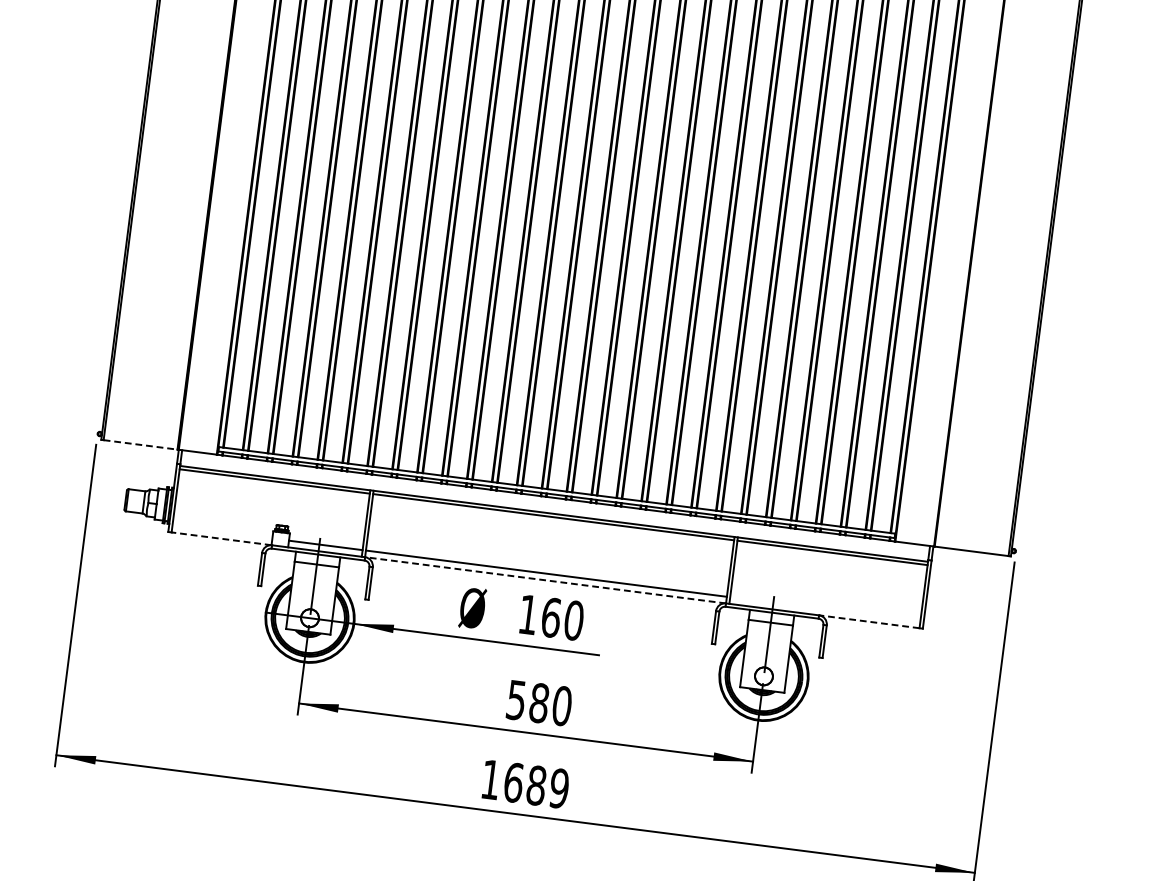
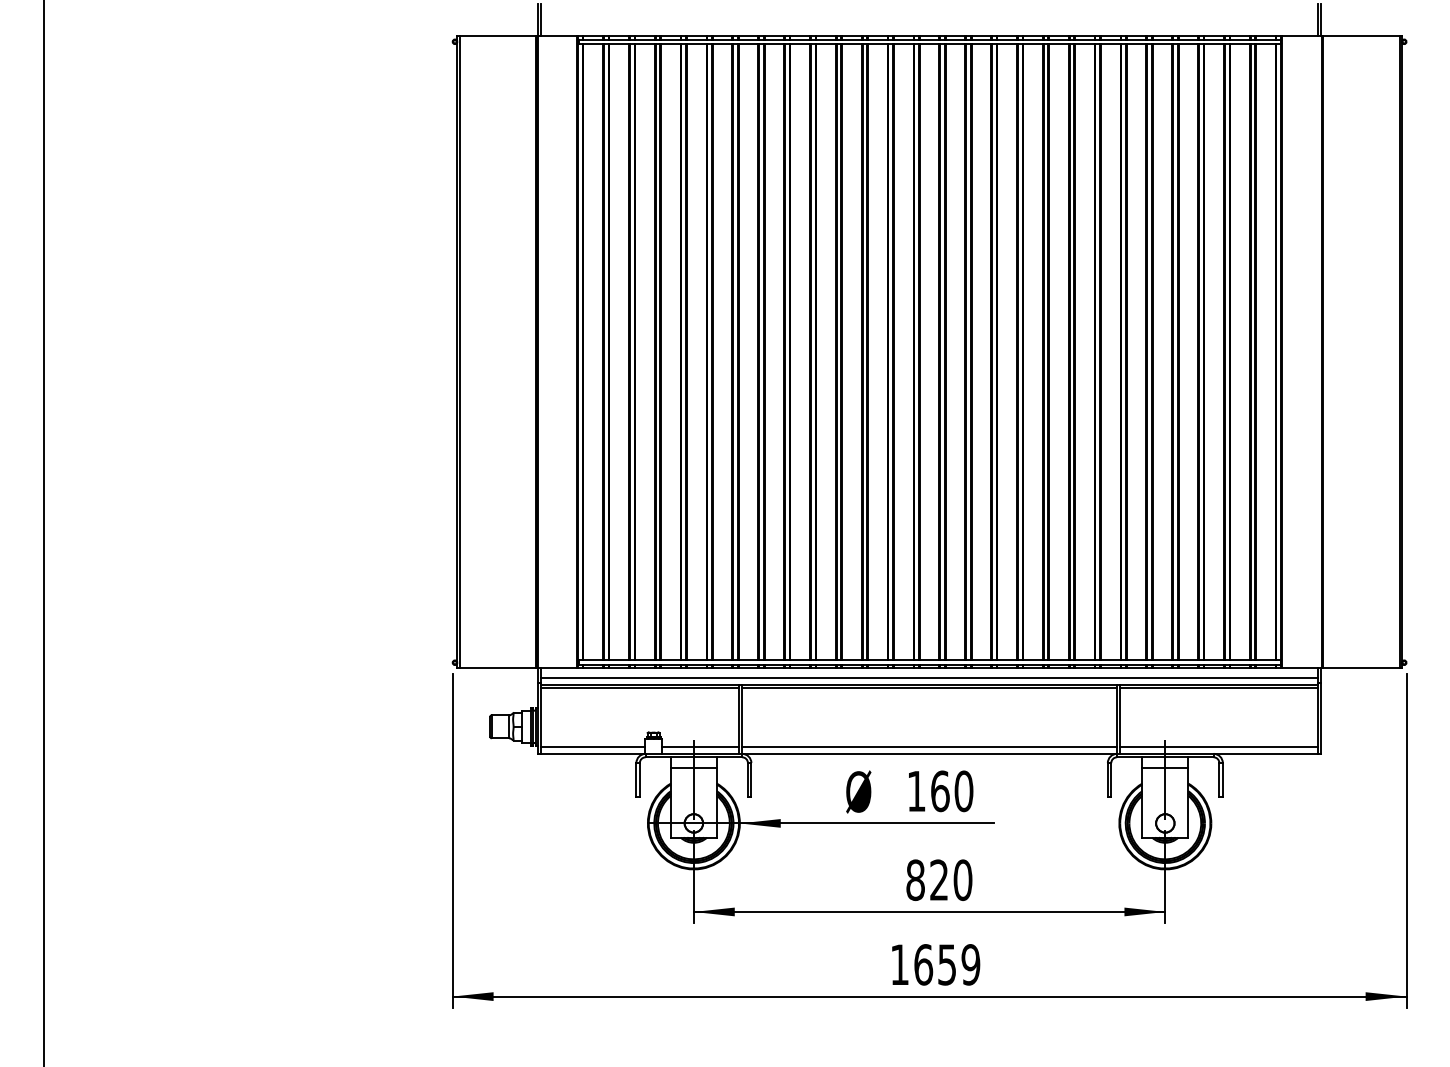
line: (140, 444) -> (498, 668), dashed -> solid
line: (554, 506) -> (929, 677), added
line: (222, 531) -> (593, 746), added
line: (221, 538) -> (593, 753), dashed -> solid
line: (545, 579) -> (929, 753), dashed -> solid
line: (824, 608) -> (1218, 746), added
line: (869, 621) -> (1265, 753), dashed -> solid
text: (527, 702) -> (927, 880), 580 -> 820
text: (536, 785) -> (947, 964), 1689 -> 1659

